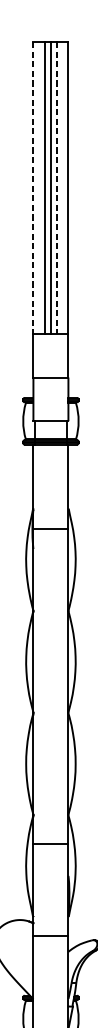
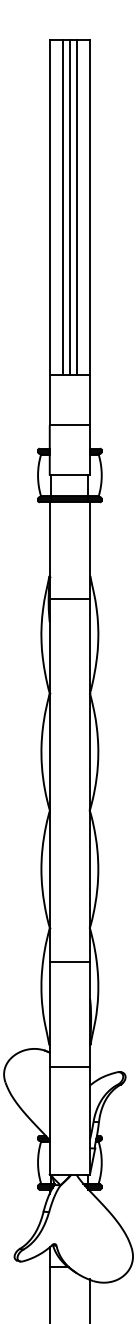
line: (33, 188) -> (49, 207), dashed -> solid
line: (56, 188) -> (76, 207), dashed -> solid

